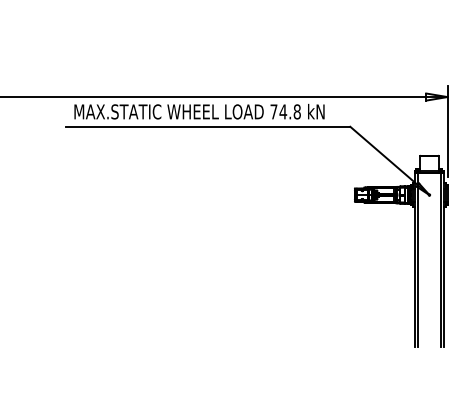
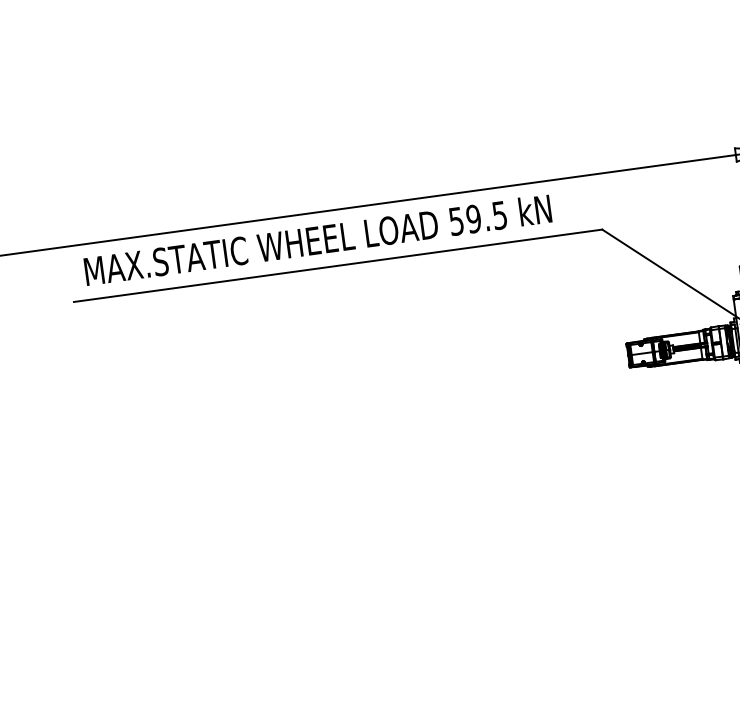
text: (285, 111) -> (477, 217), 74.8 -> 59.5

